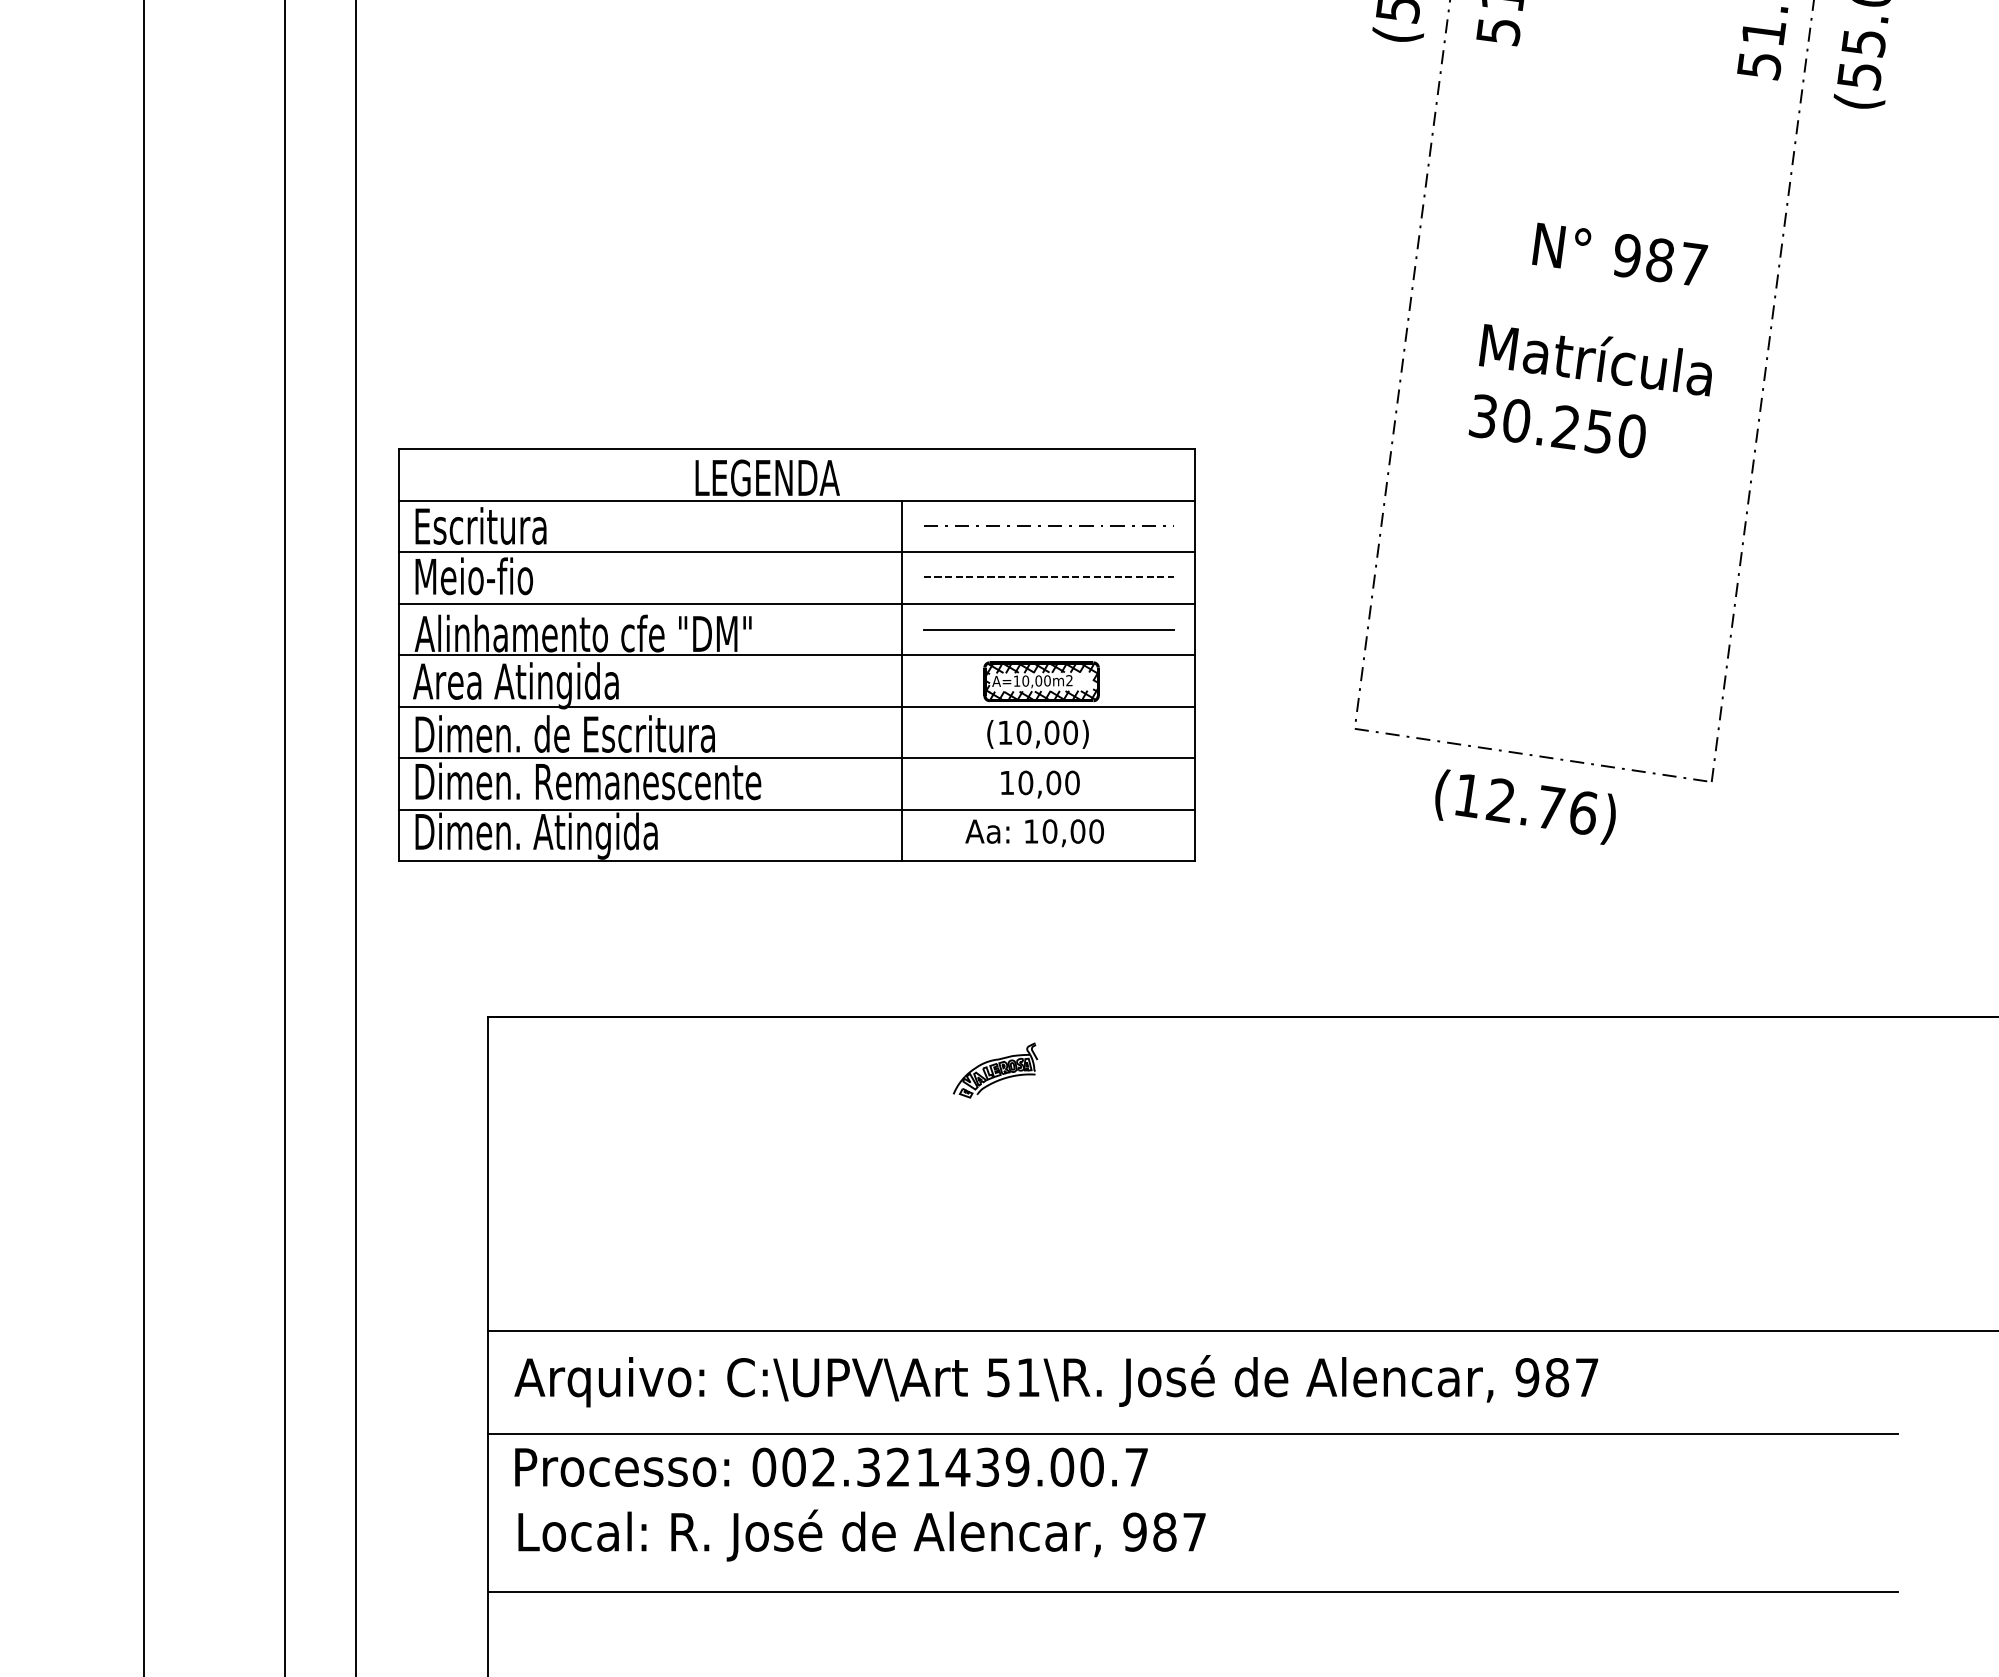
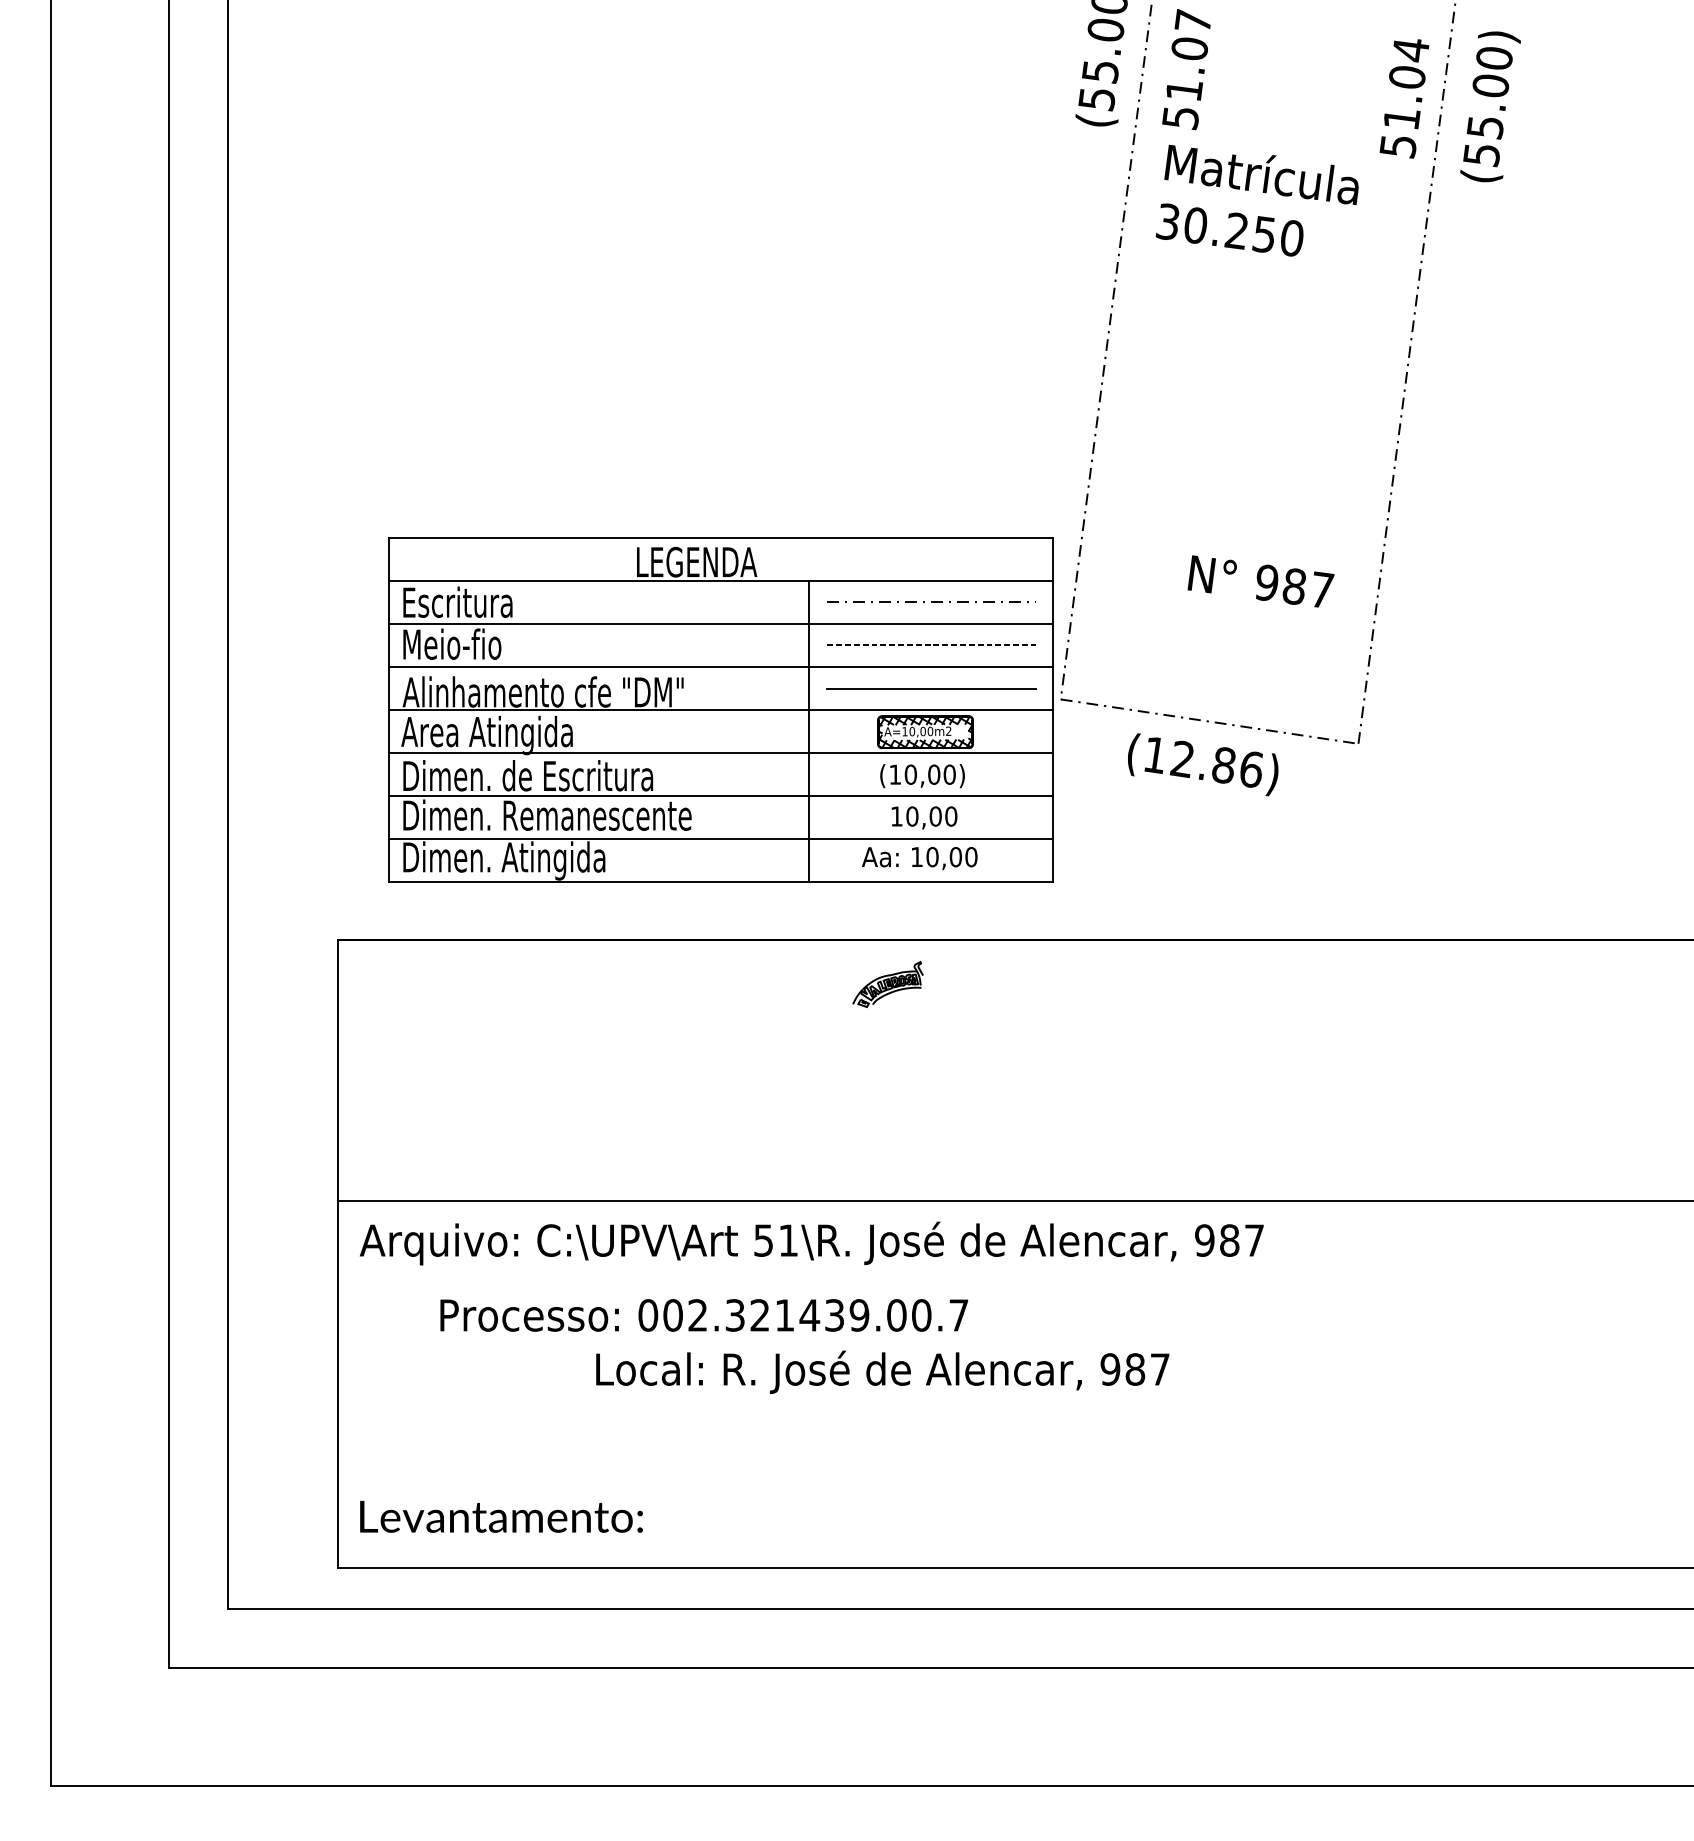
text: (1619, 254) -> (1260, 581), moved
text: (1589, 390) -> (1256, 200), moved
part: (795, 654) -> (720, 709), moved
text: (1551, 806) -> (1224, 764), (12.76) -> (12.86)
part: (994, 1070) -> (887, 984), moved
line: (1192, 1433) -> (925, 1287), removed
text: (831, 1467) -> (704, 1315), moved
text: (861, 1534) -> (882, 1371), moved
line: (1192, 1592) -> (925, 1419), removed

